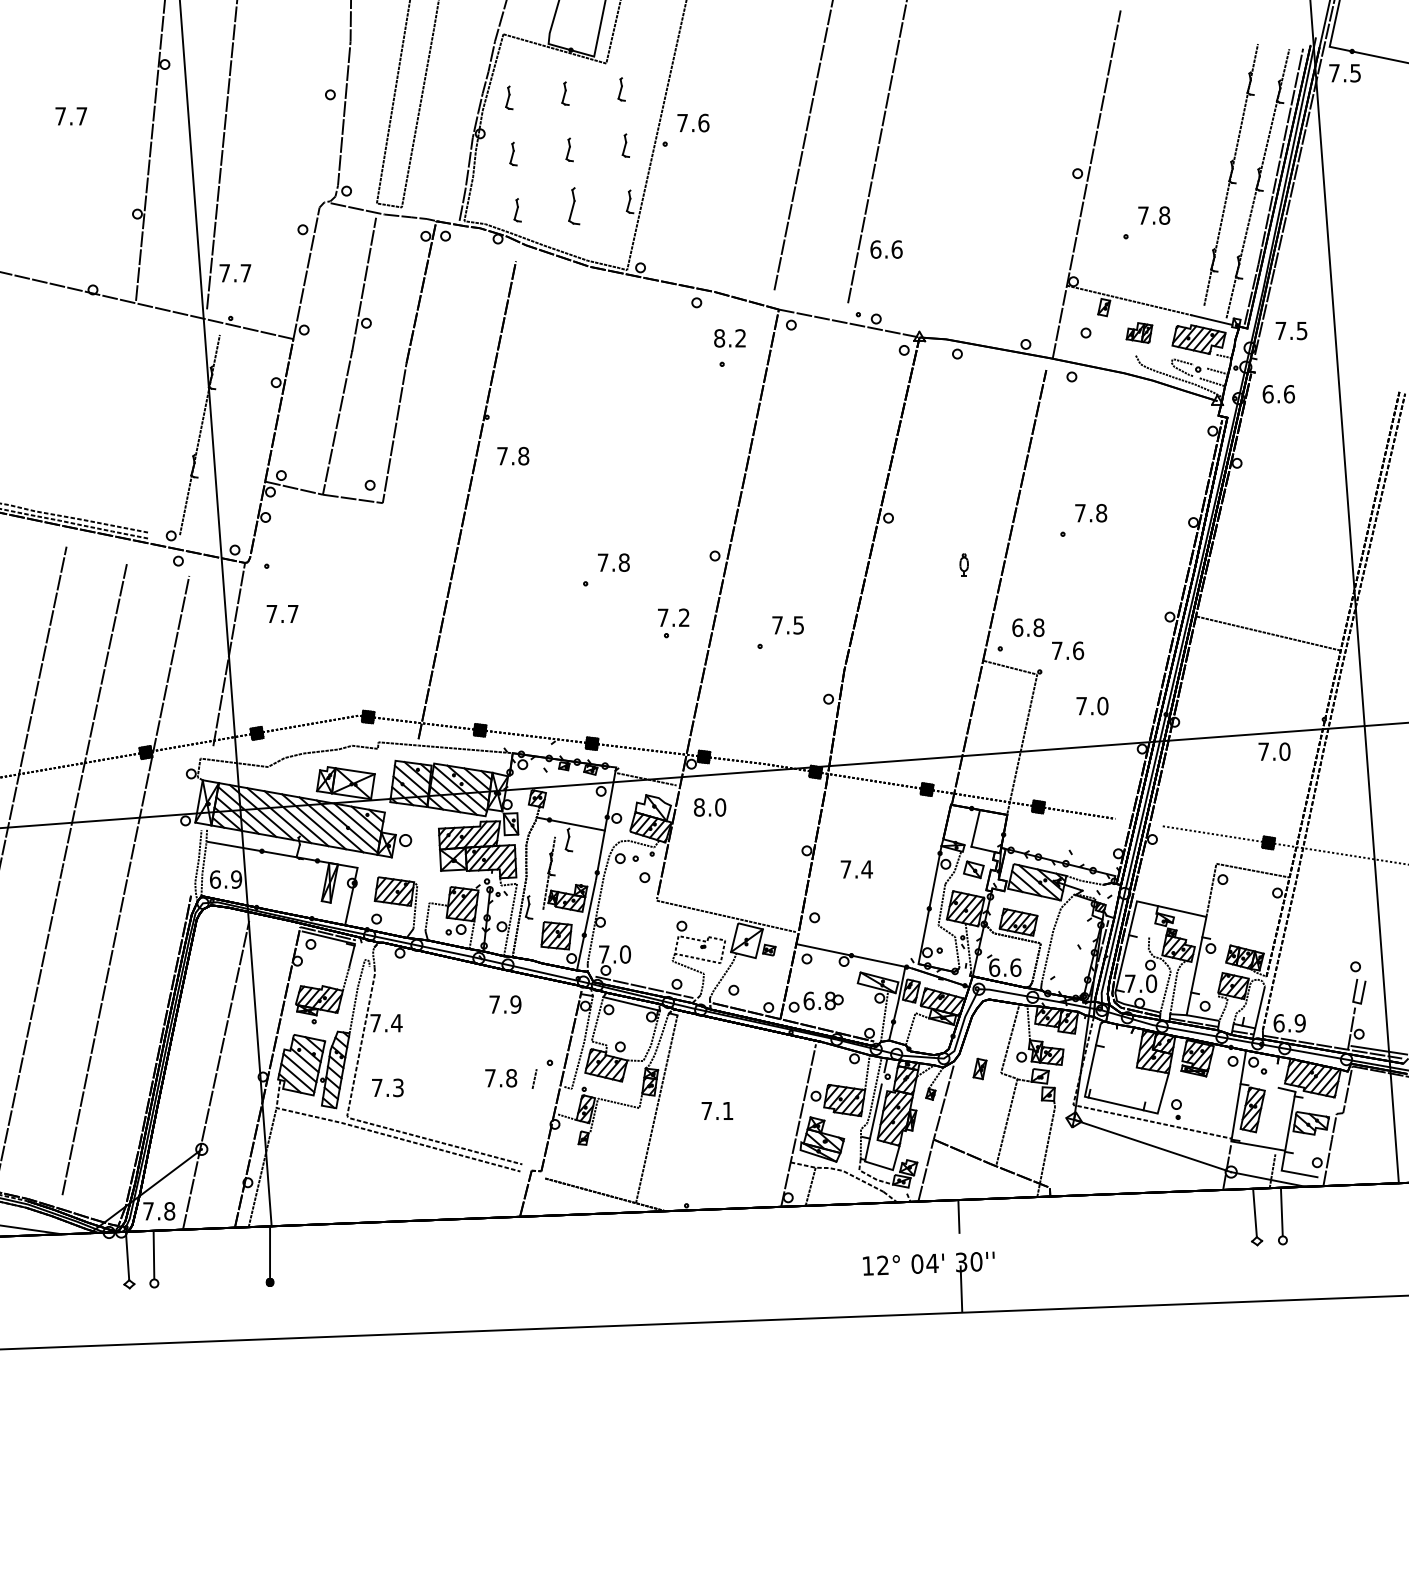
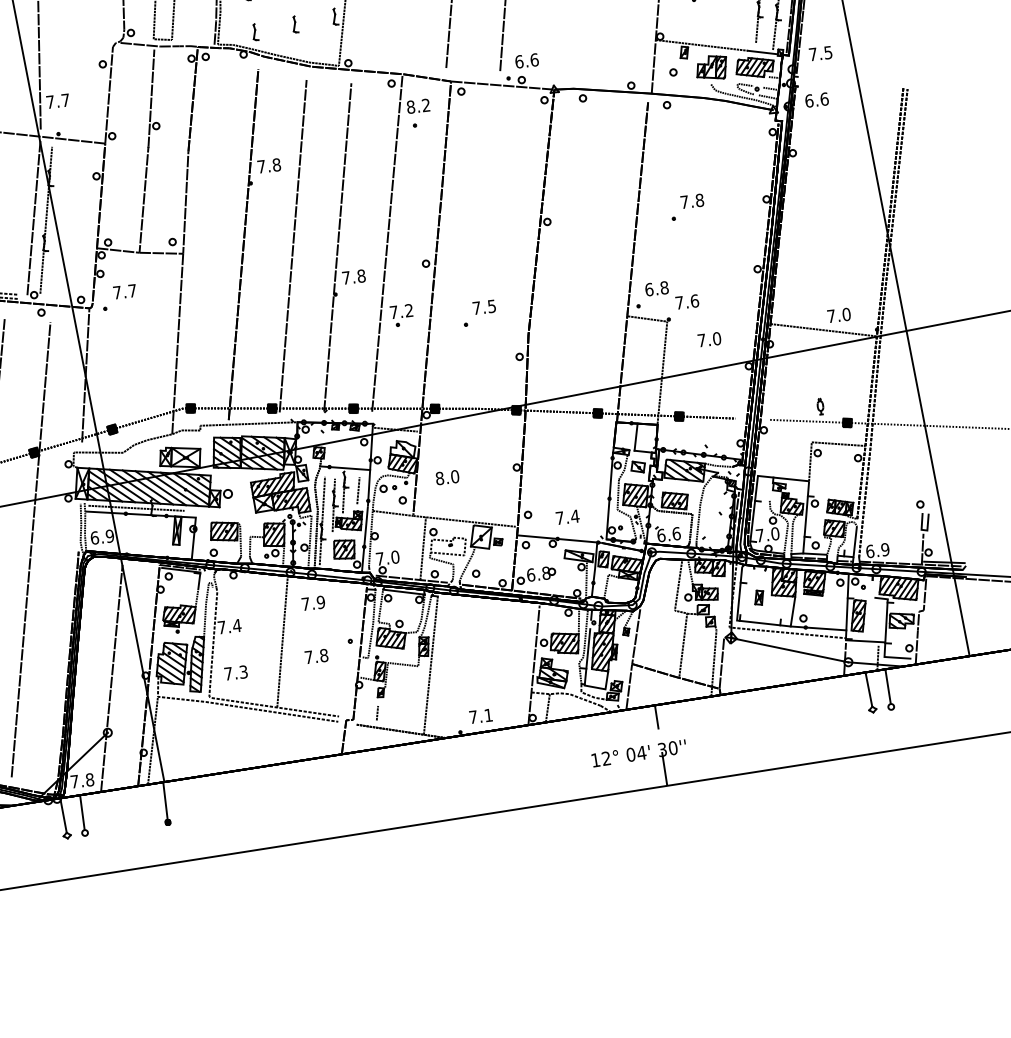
part: (573, 205) -> (294, 24), size x0.62
text: (886, 249) -> (526, 60), moved
part: (1139, 332) -> (711, 67), size x1.67
line: (183, 428) -> (33, 217), added
text: (513, 456) -> (269, 166), moved
line: (534, 510) -> (292, 246), added
line: (596, 518) -> (337, 246), added
line: (665, 521) -> (387, 243), added
part: (963, 564) -> (819, 406), moved
text: (282, 613) -> (124, 291), moved
line: (360, 626) -> (177, 344), added
line: (1268, 633) -> (823, 330), moved
text: (1274, 751) -> (839, 315), moved
text: (710, 807) -> (447, 477), moved
line: (277, 845) -> (136, 508), added
line: (585, 856) -> (358, 490), added
line: (564, 860) -> (343, 494), added
text: (856, 869) -> (567, 517), moved
line: (530, 892) -> (322, 520), added
line: (628, 893) -> (392, 513), added
line: (664, 946) -> (422, 548), added
line: (456, 1052) -> (282, 641), added
part: (979, 1068) -> (758, 597), moved
line: (534, 1078) -> (377, 712), moved
text: (717, 1110) -> (480, 715), moved
line: (1195, 1120) -> (818, 628), added
line: (1056, 1152) -> (721, 662), added

